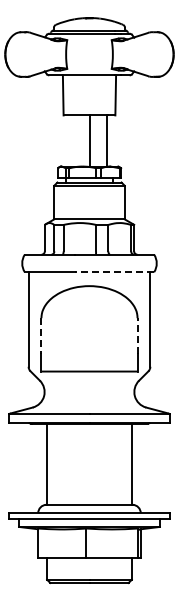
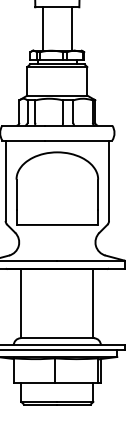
line: (90, 140) -> (42, 28), moved
line: (114, 272) -> (78, 140), dashed -> solid
line: (137, 335) -> (98, 194), dashed -> solid
line: (41, 336) -> (16, 195), dashed -> solid

